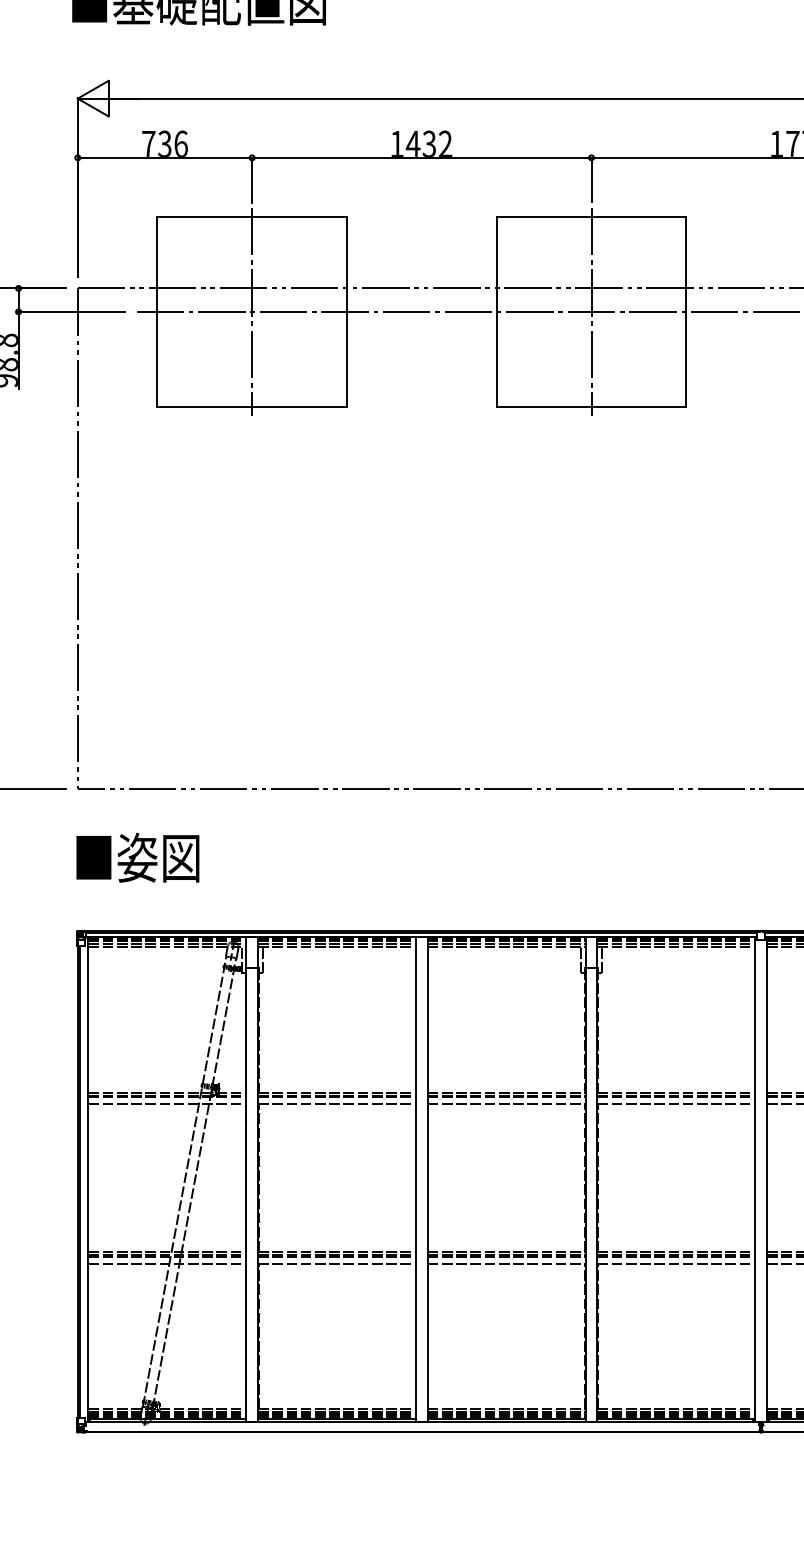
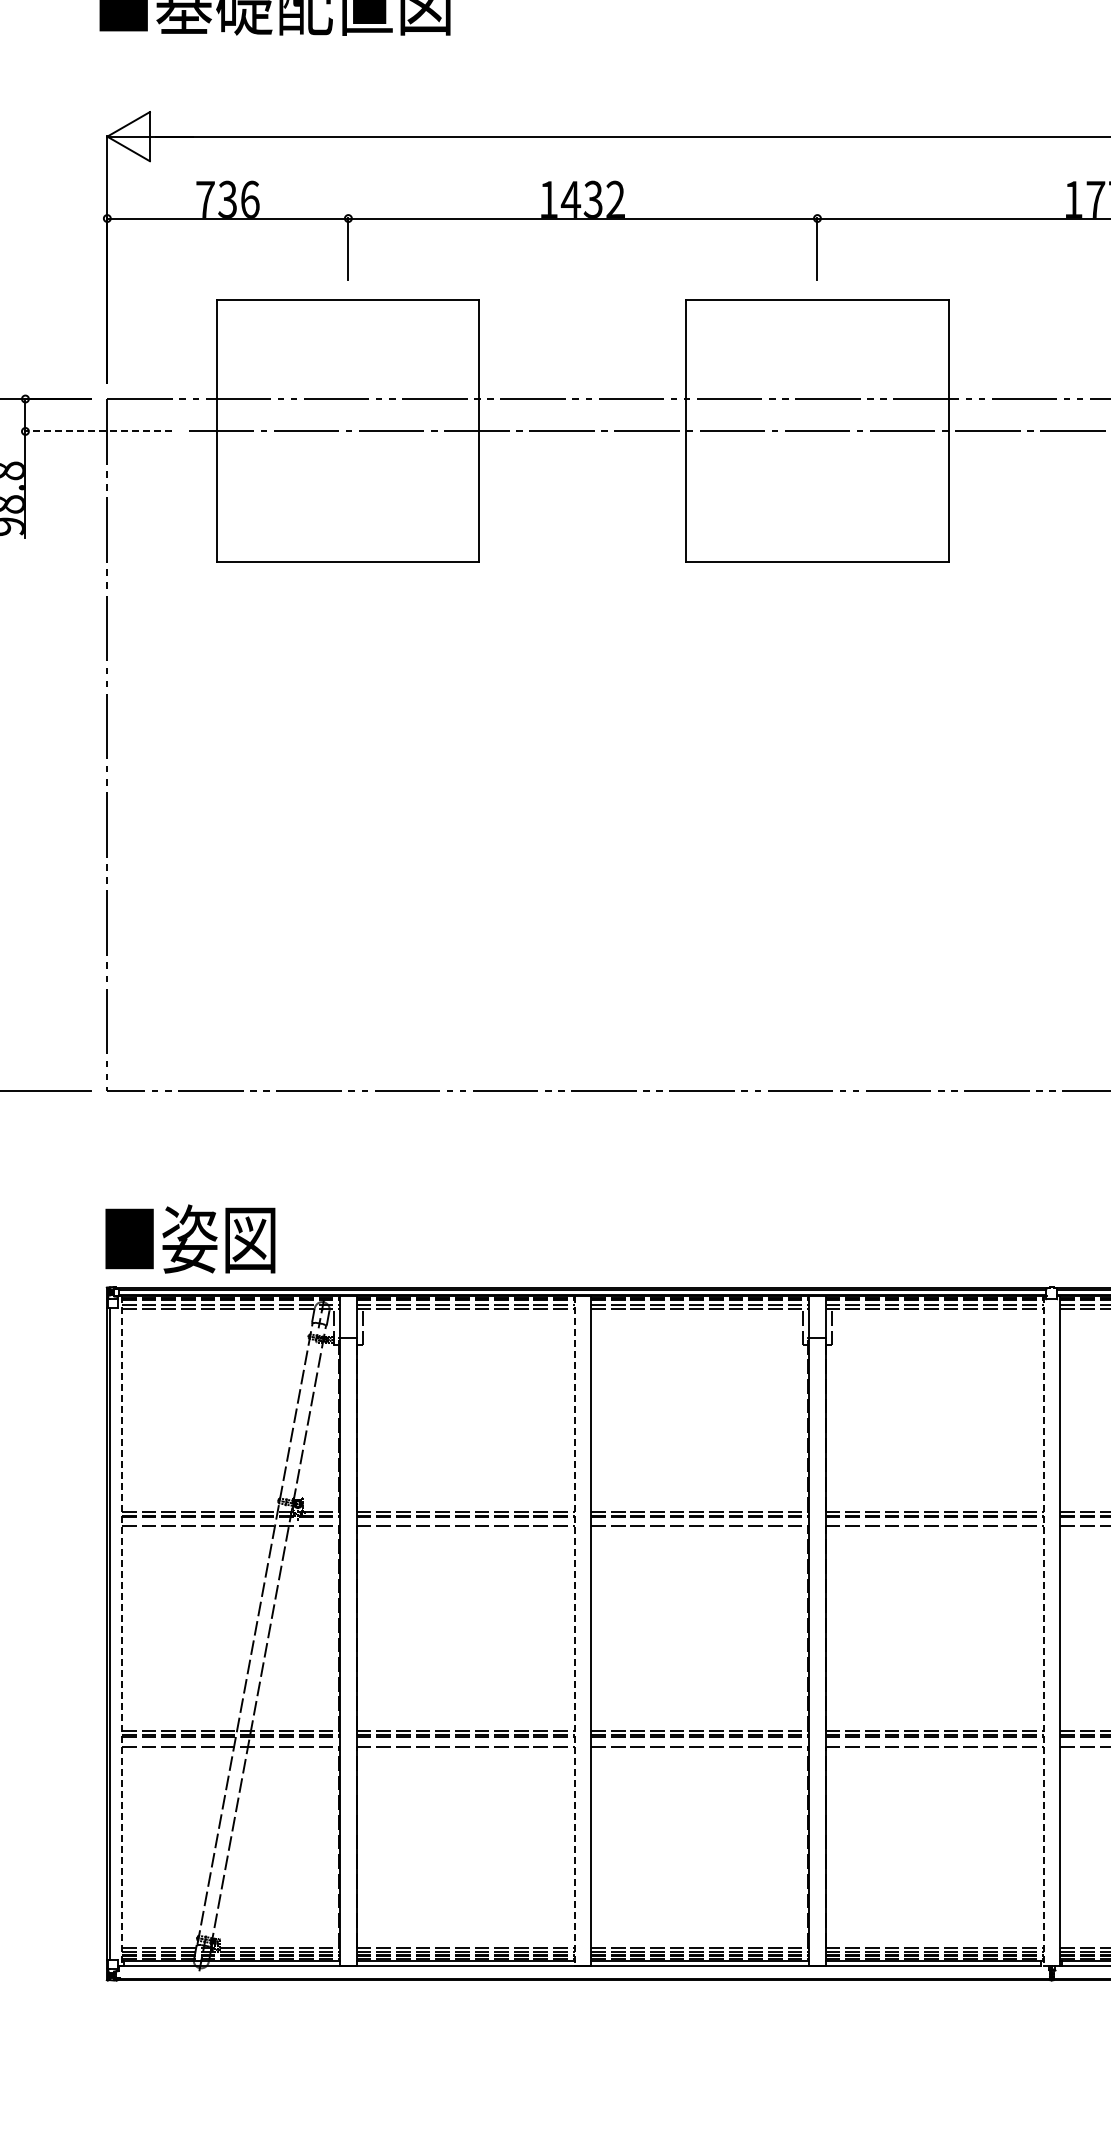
line: (71, 311) -> (98, 431), solid -> dashed
line: (252, 311) -> (348, 431), removed
line: (591, 311) -> (817, 431), removed
text: (137, 857) -> (190, 1238), moved
line: (88, 1180) -> (122, 1631), solid -> dashed
line: (415, 1180) -> (574, 1631), solid -> dashed
line: (755, 1180) -> (1043, 1631), solid -> dashed

